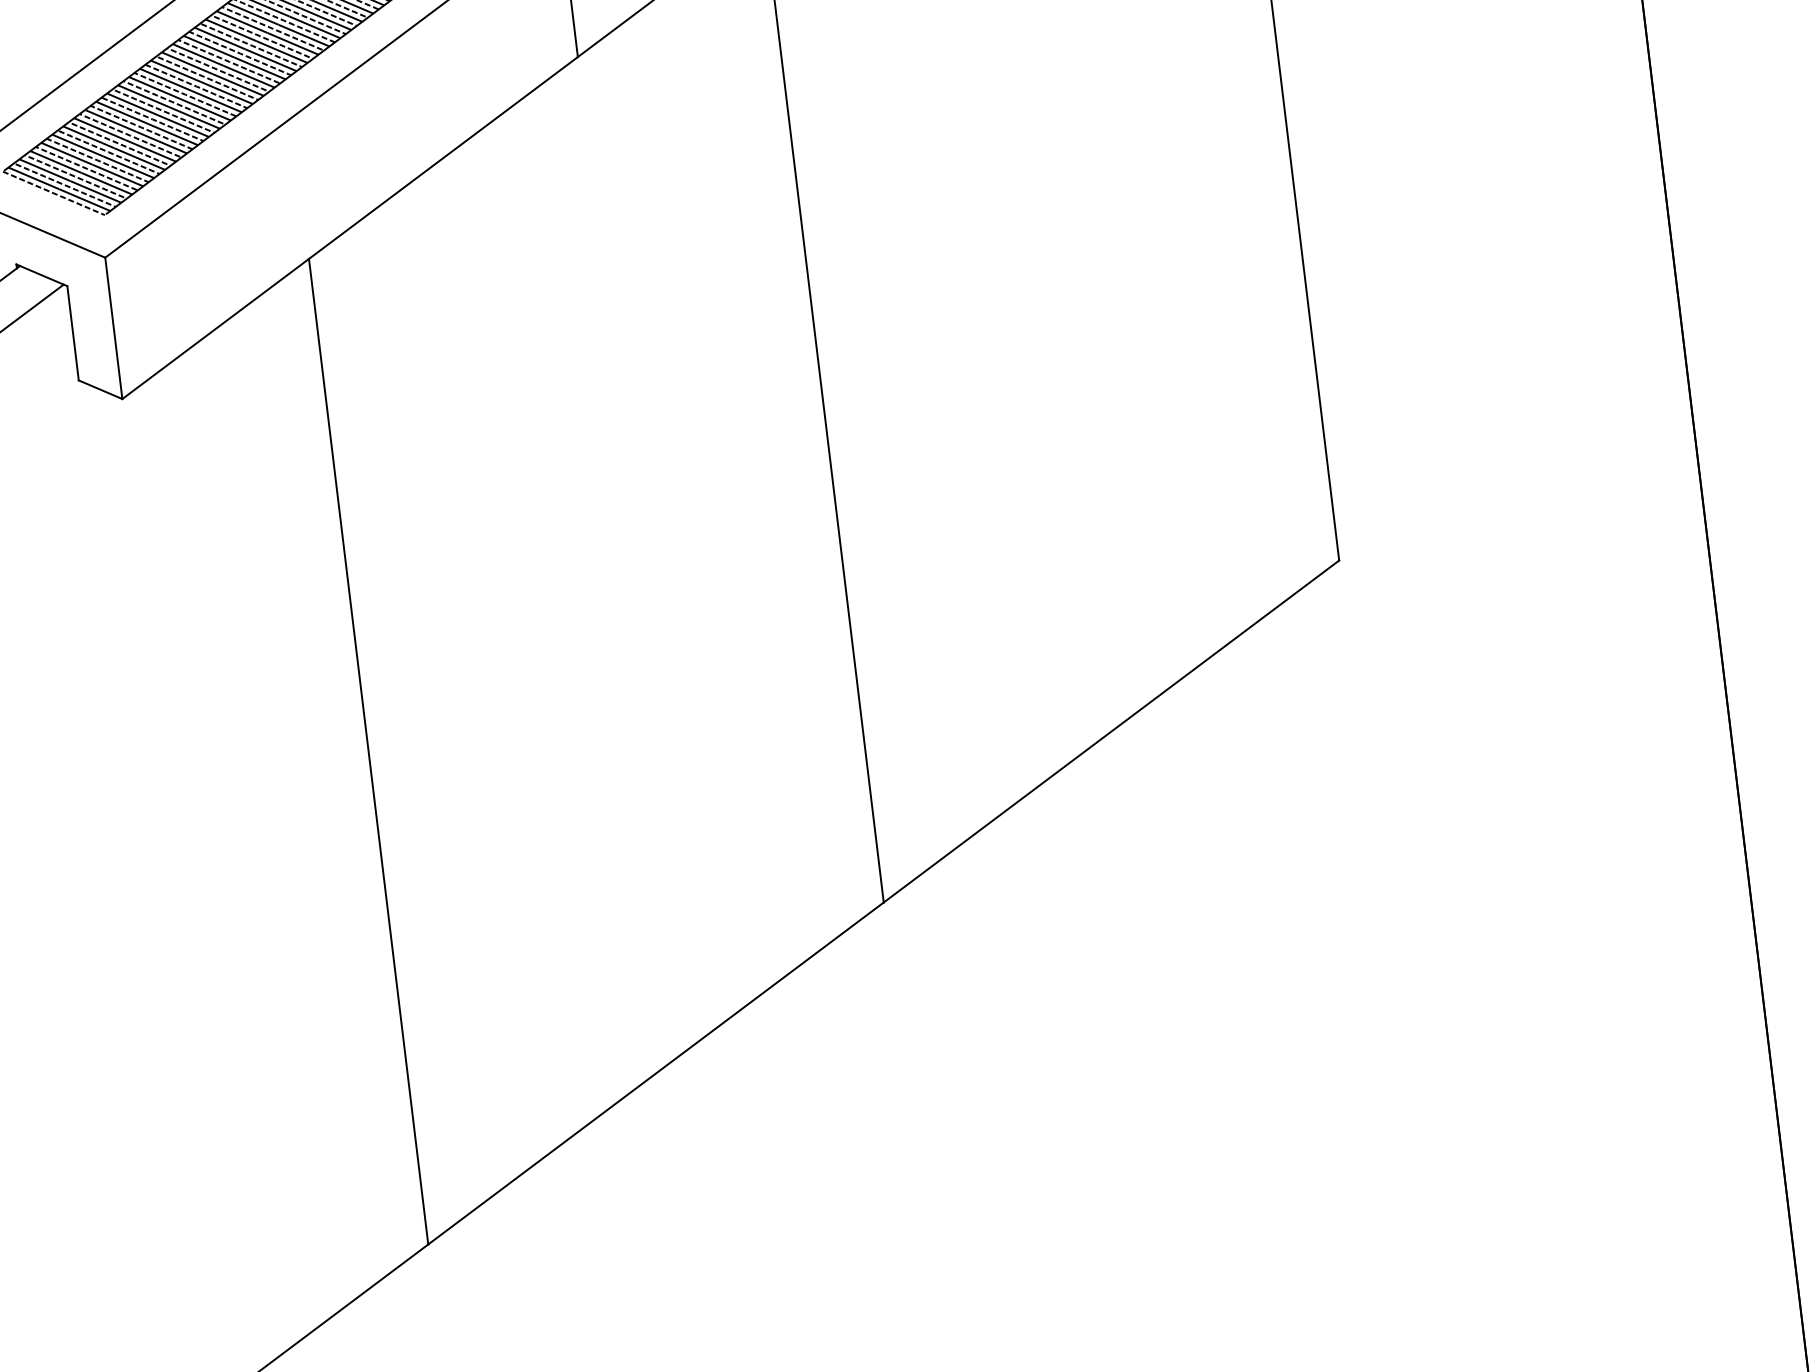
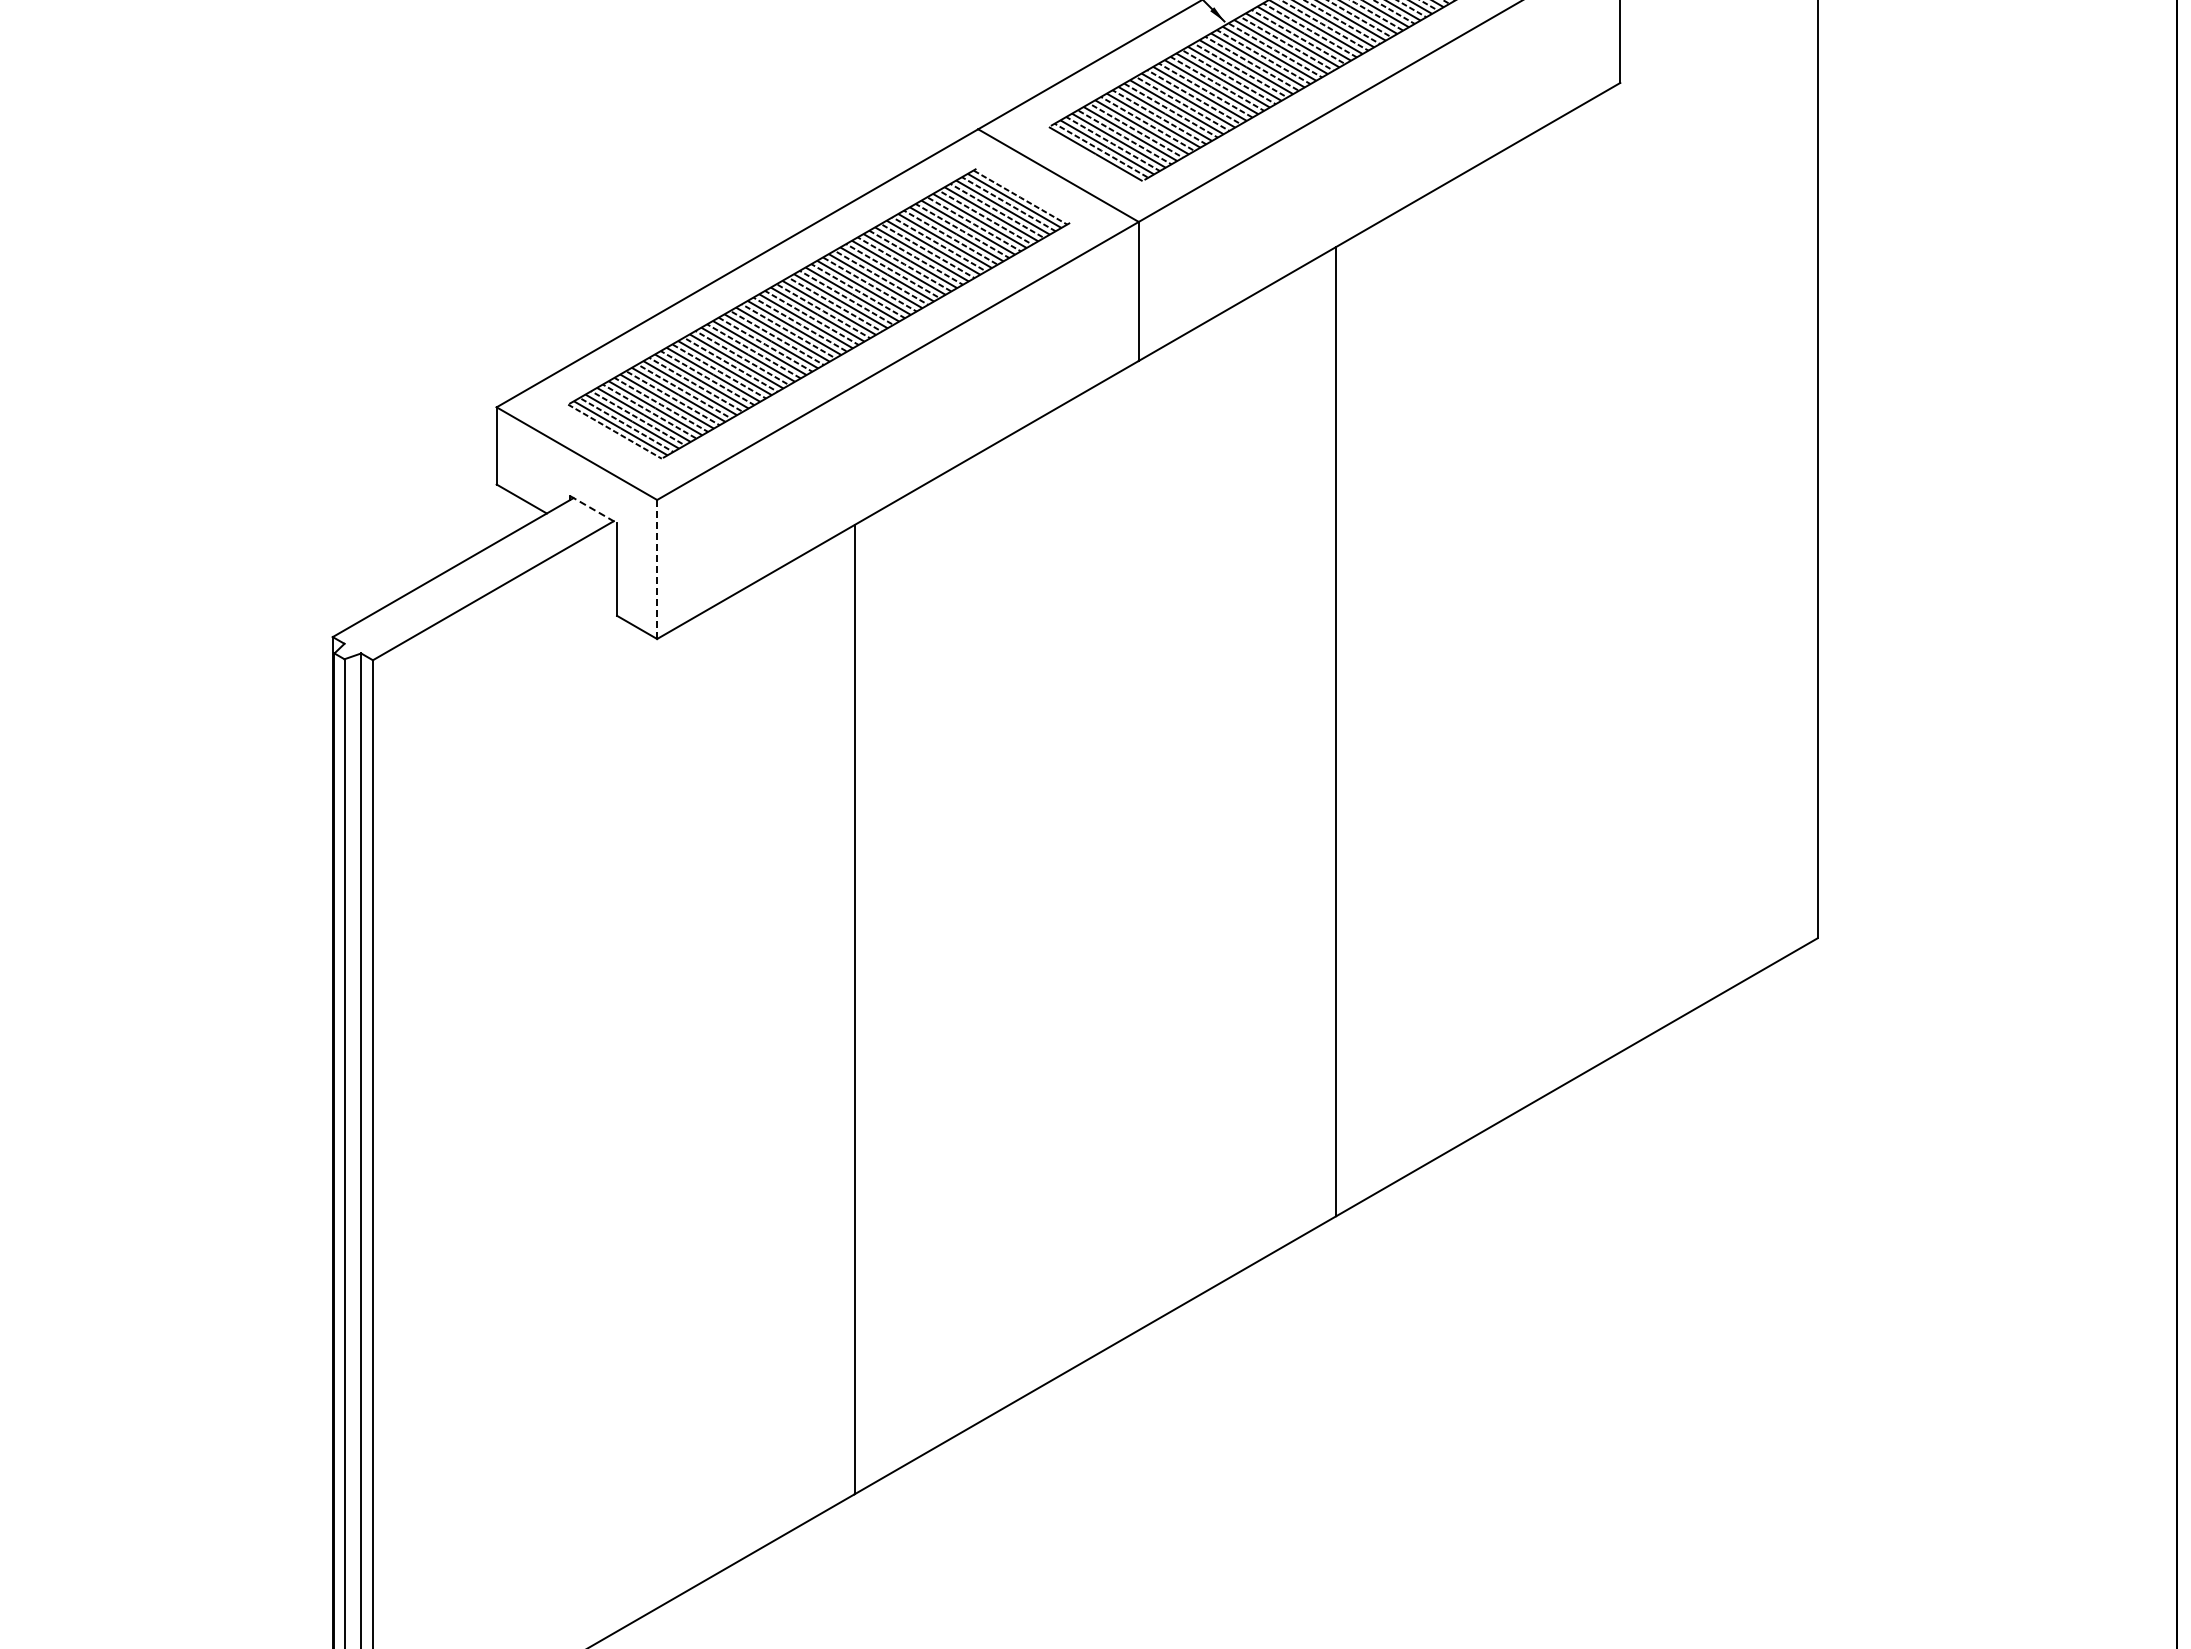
line: (42, 275) -> (594, 509), solid -> dashed
line: (114, 328) -> (657, 569), solid -> dashed

